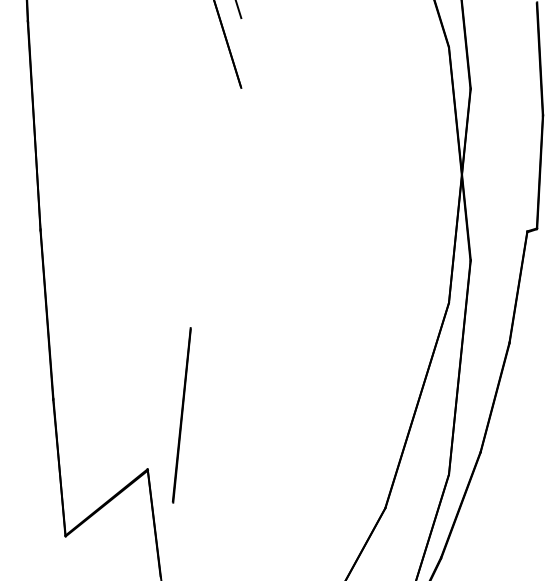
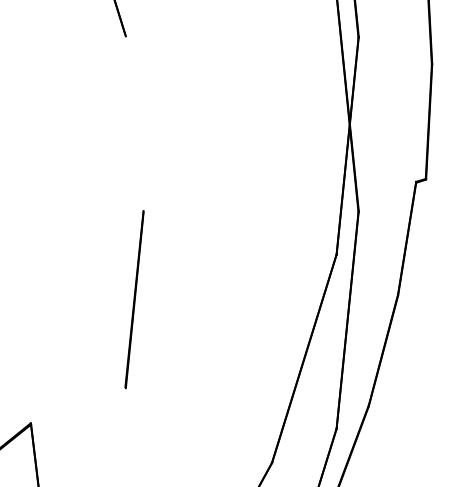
line: (181, 415) -> (134, 299), moved

